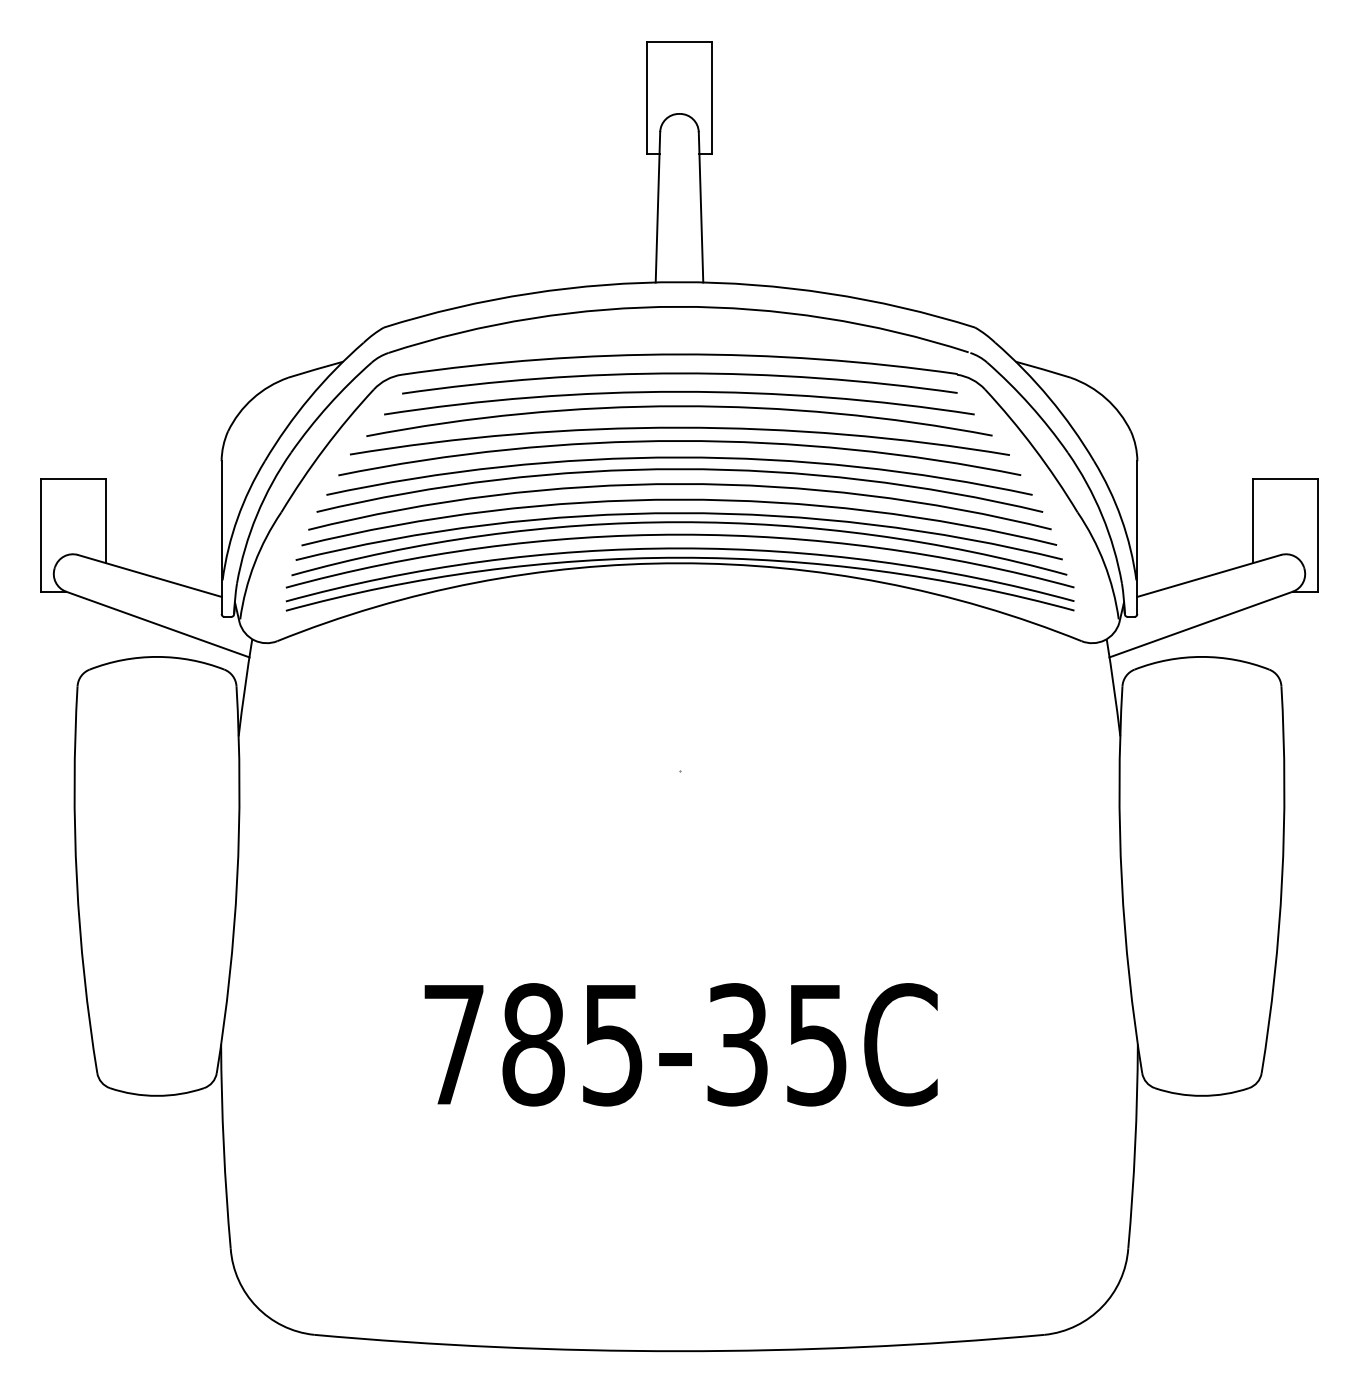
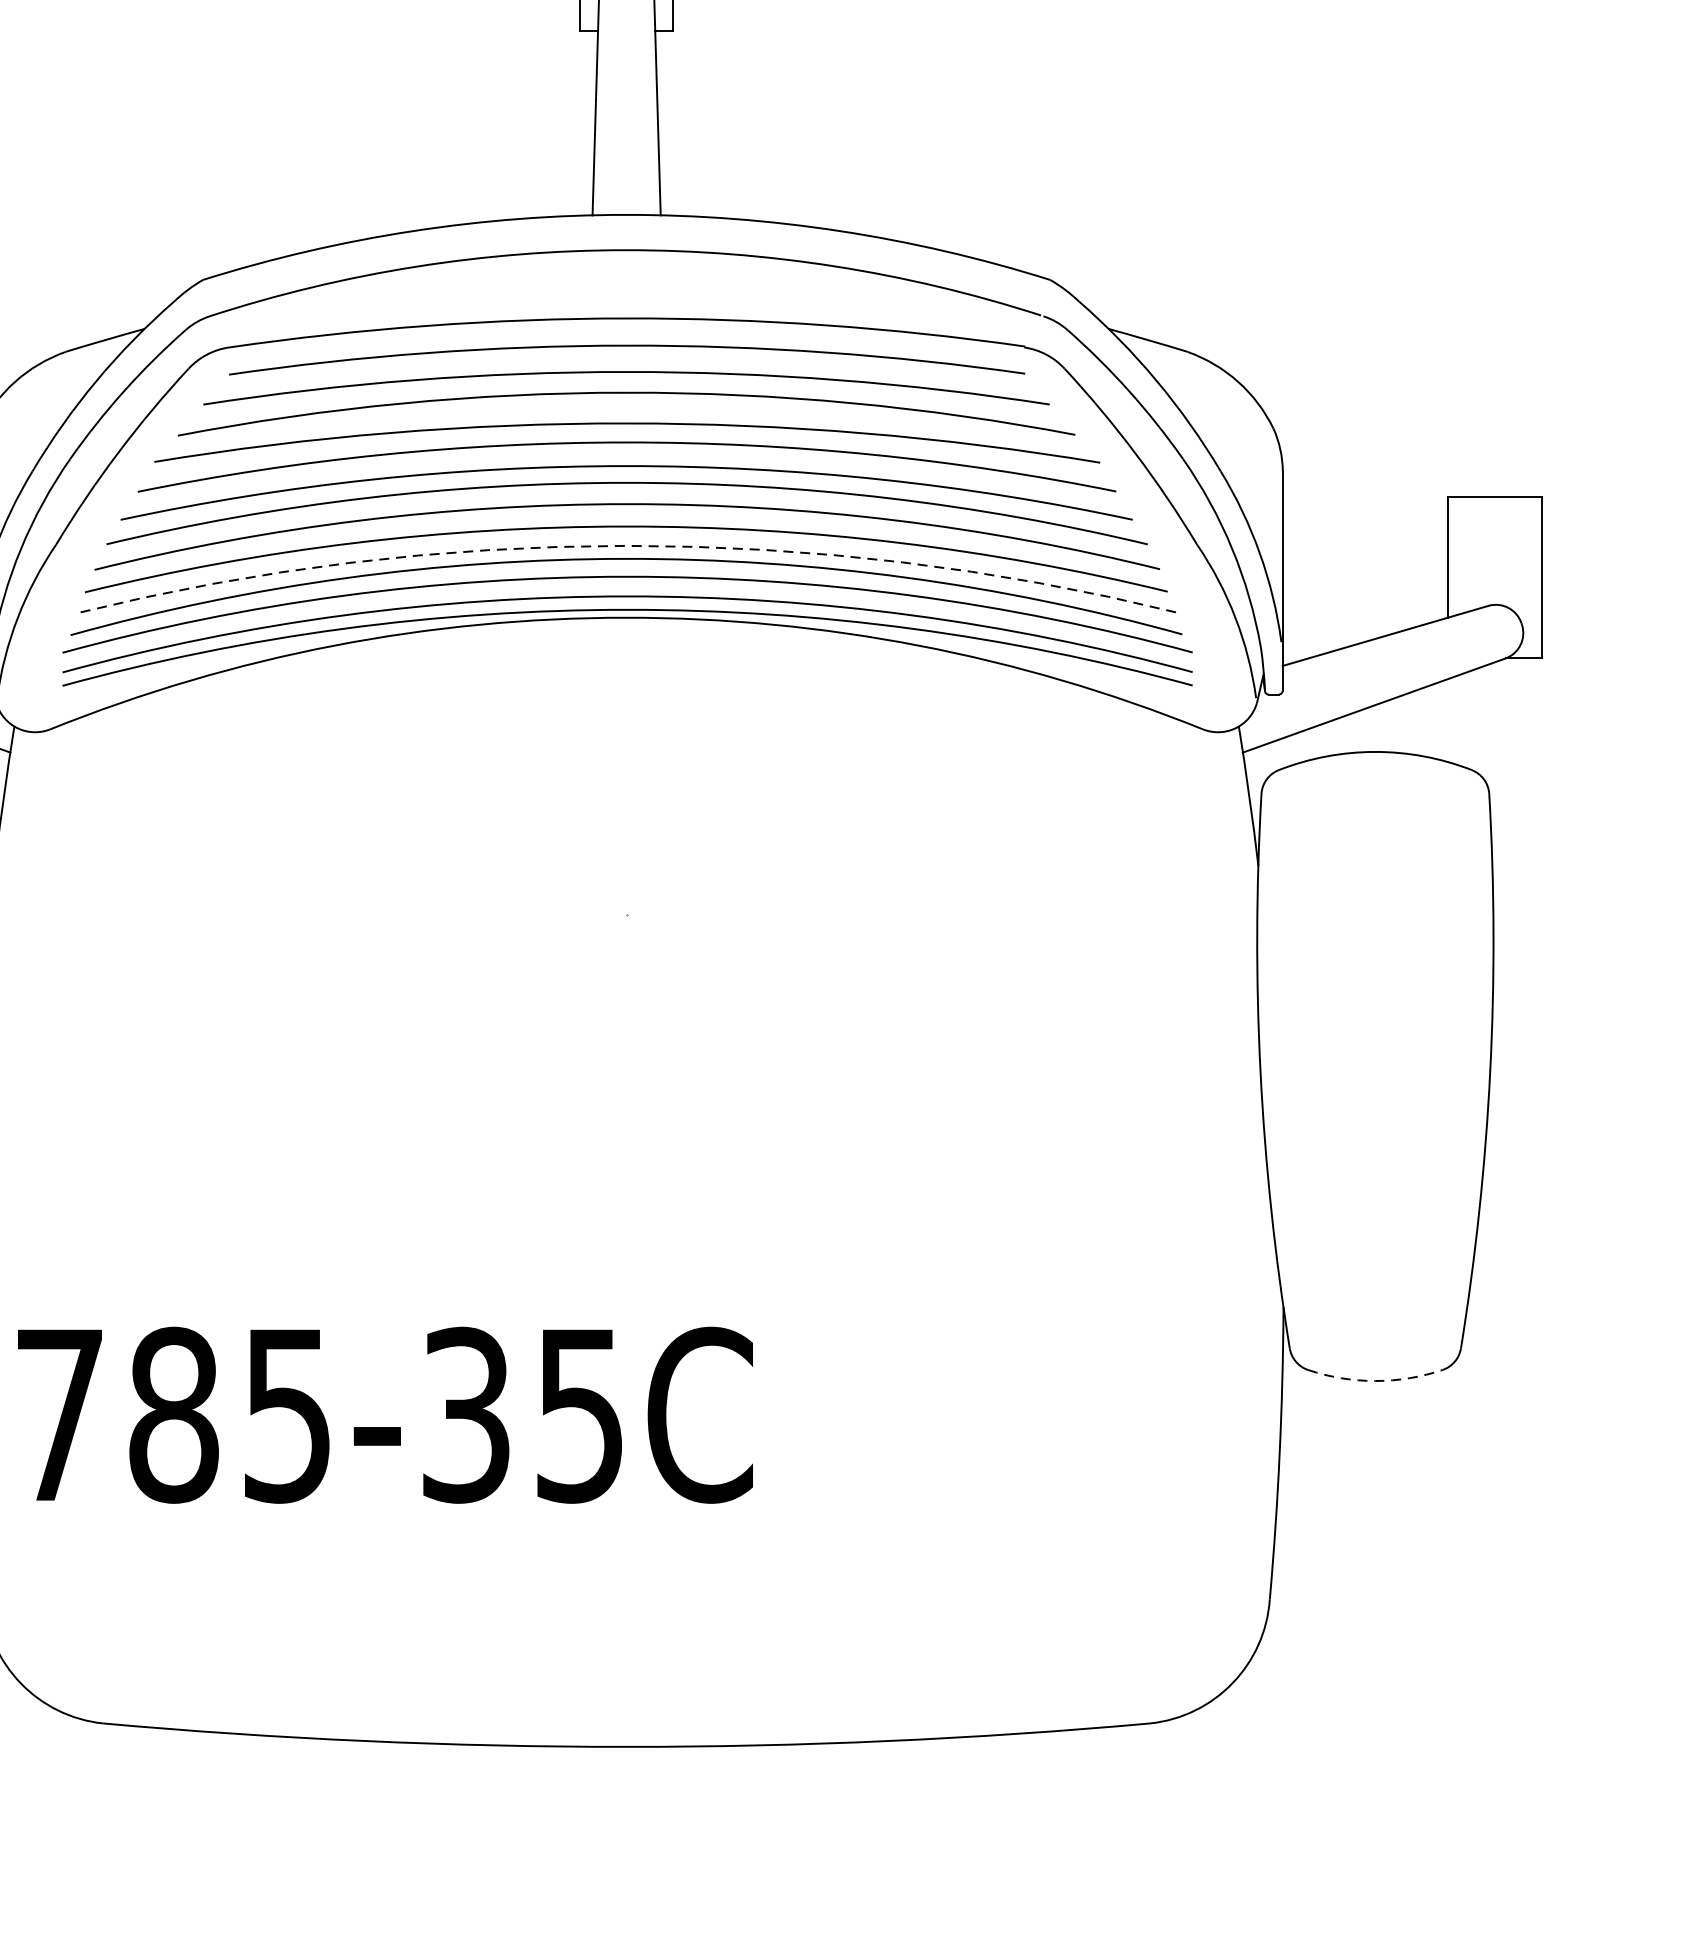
arc: (679, 513) -> (626, 546), solid -> dashed
text: (680, 1044) -> (384, 1414), moved
arc: (1201, 1095) -> (1374, 1380), solid -> dashed

